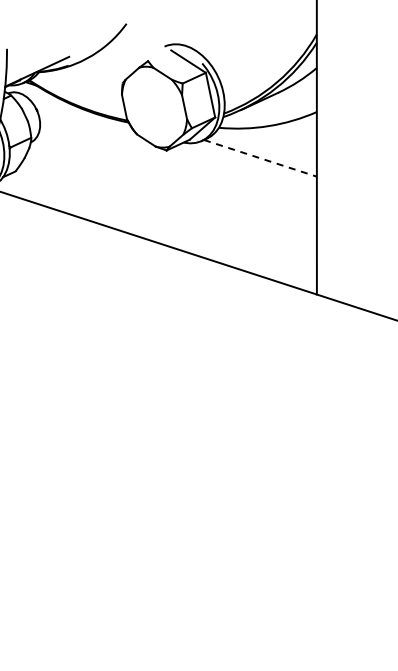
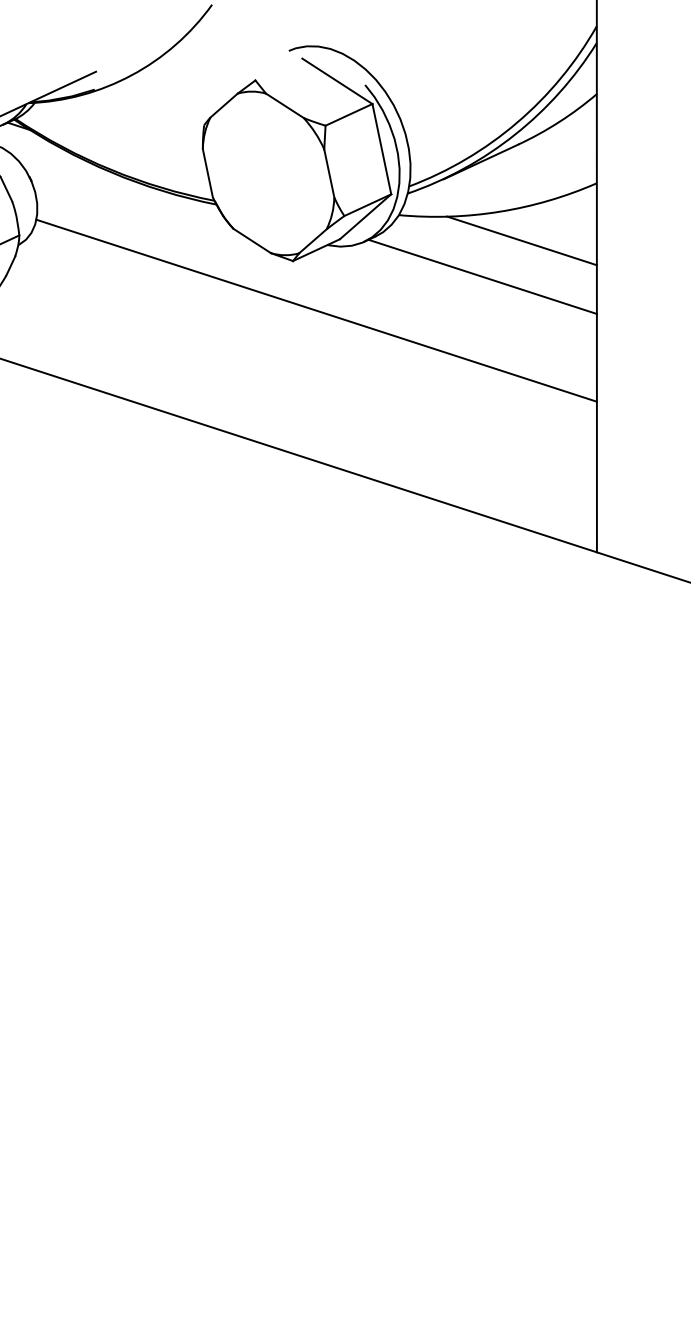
line: (279, 140) -> (521, 240), added
line: (260, 158) -> (482, 277), dashed -> solid
line: (177, 175) -> (315, 311), added

